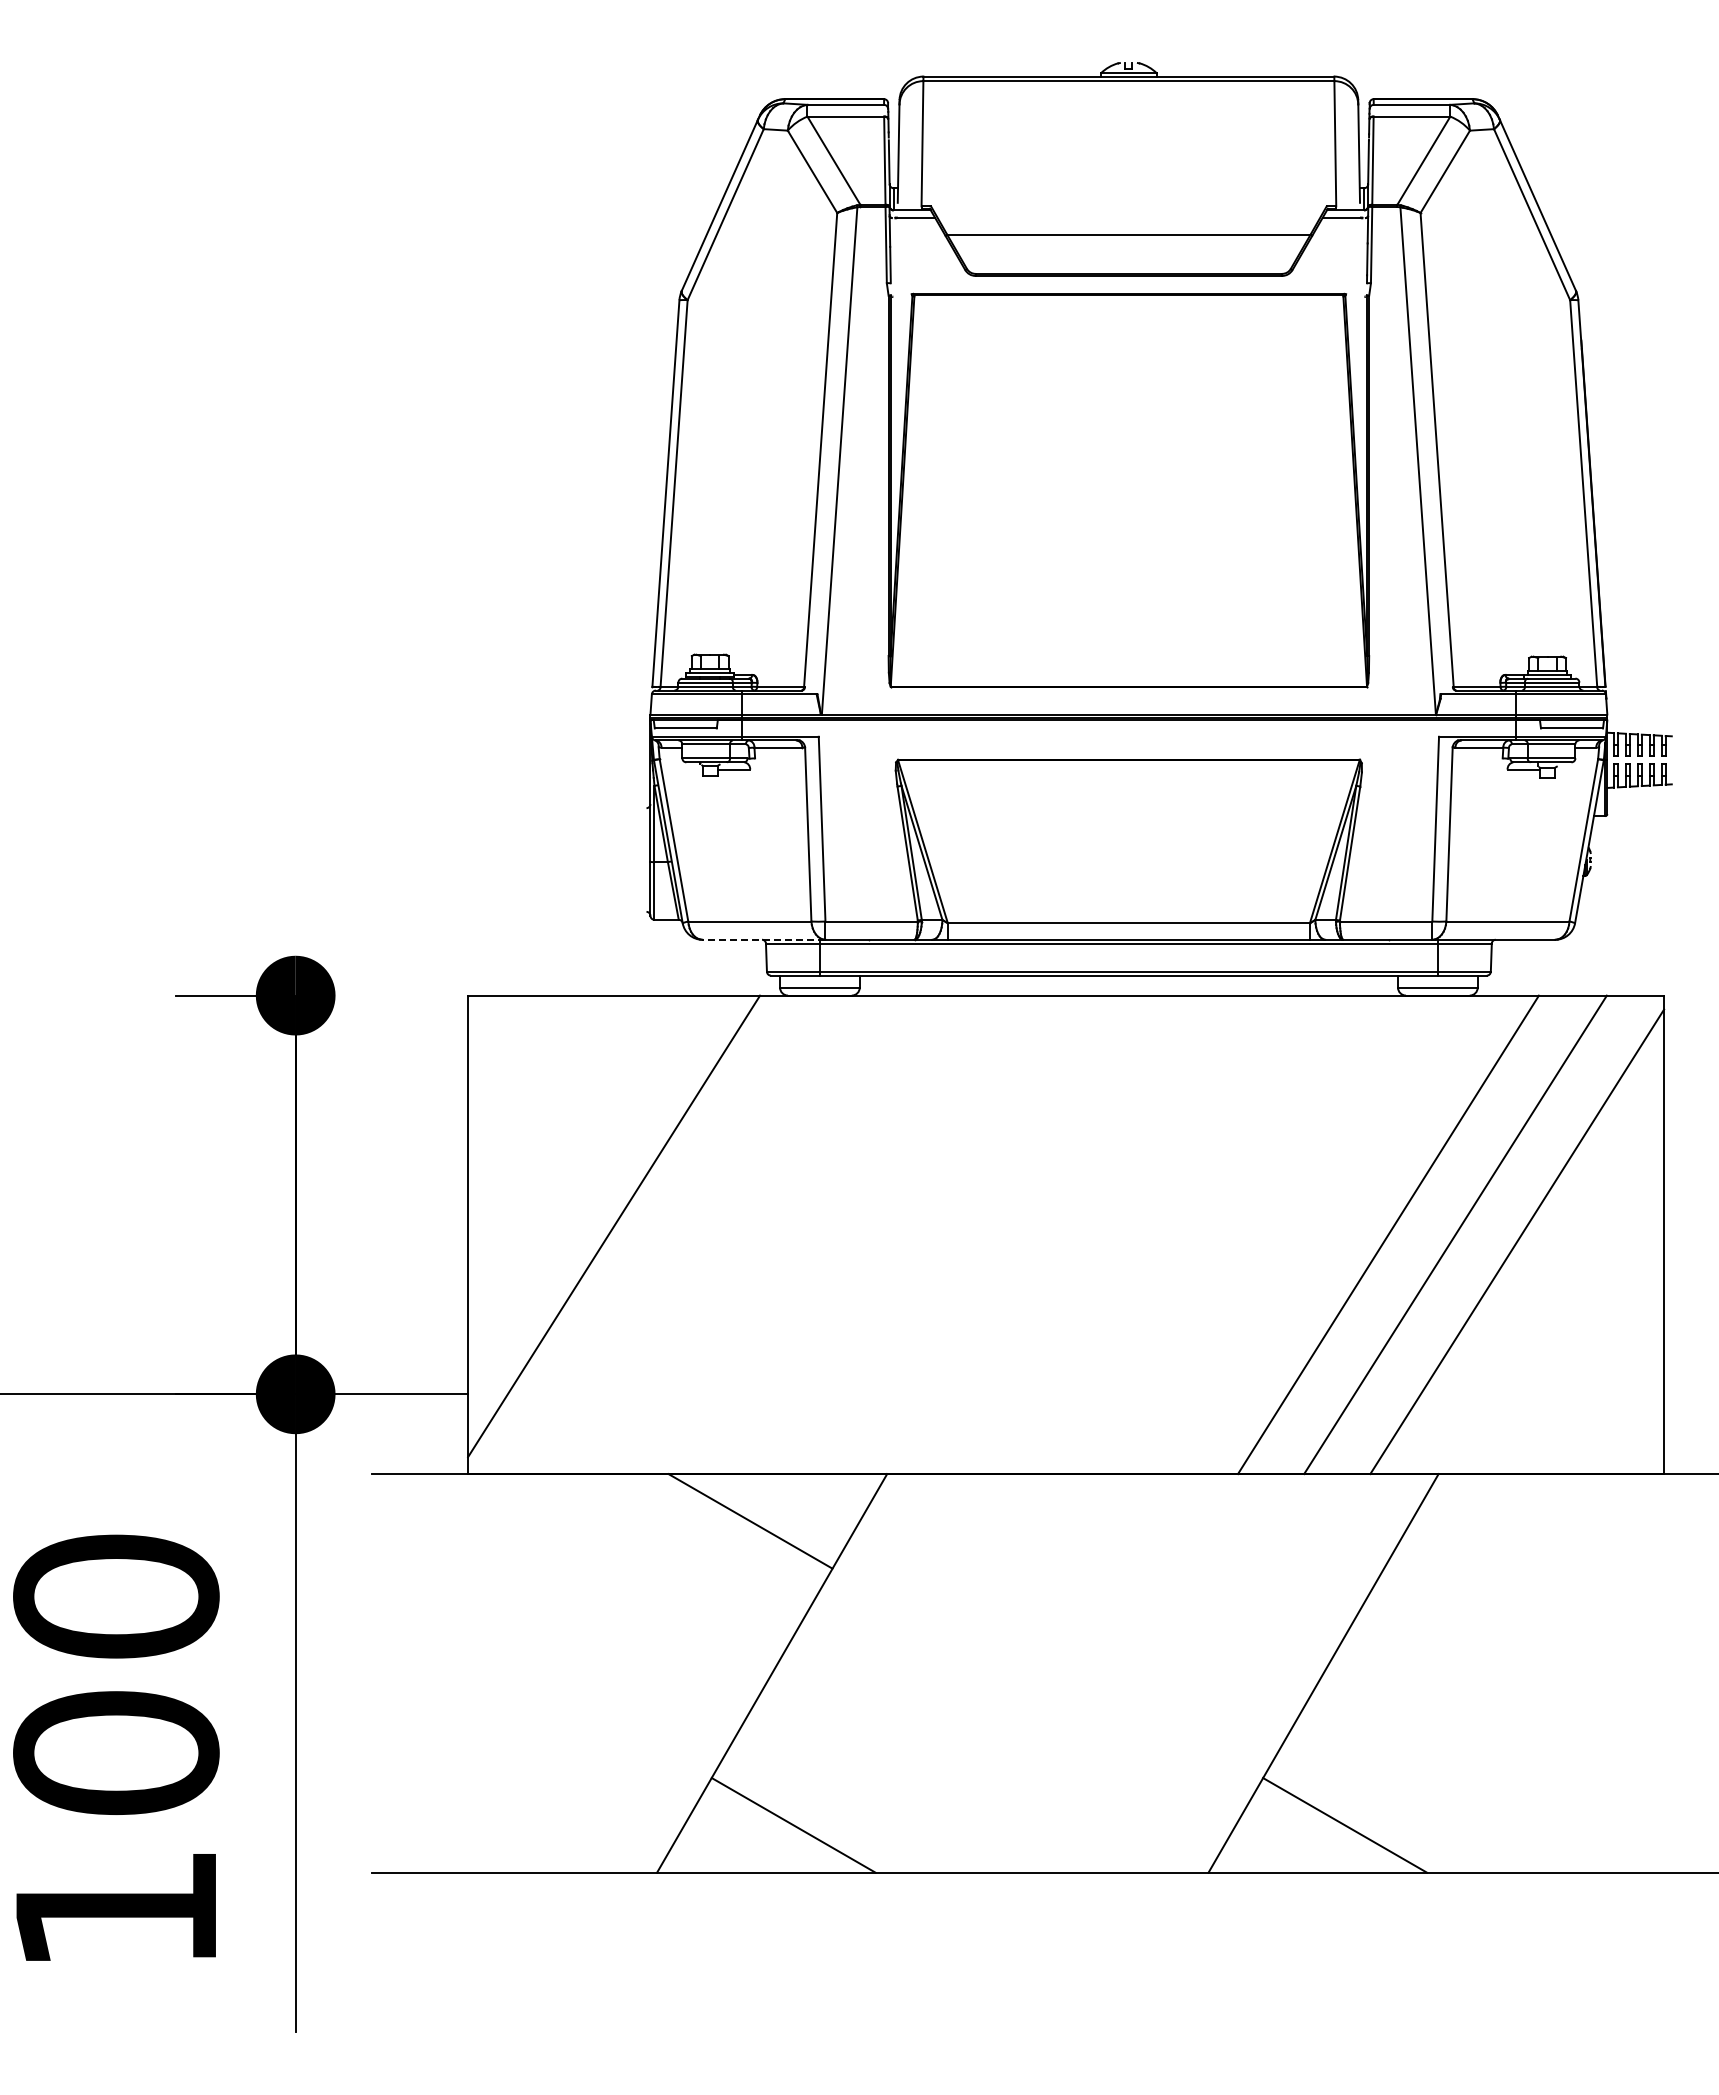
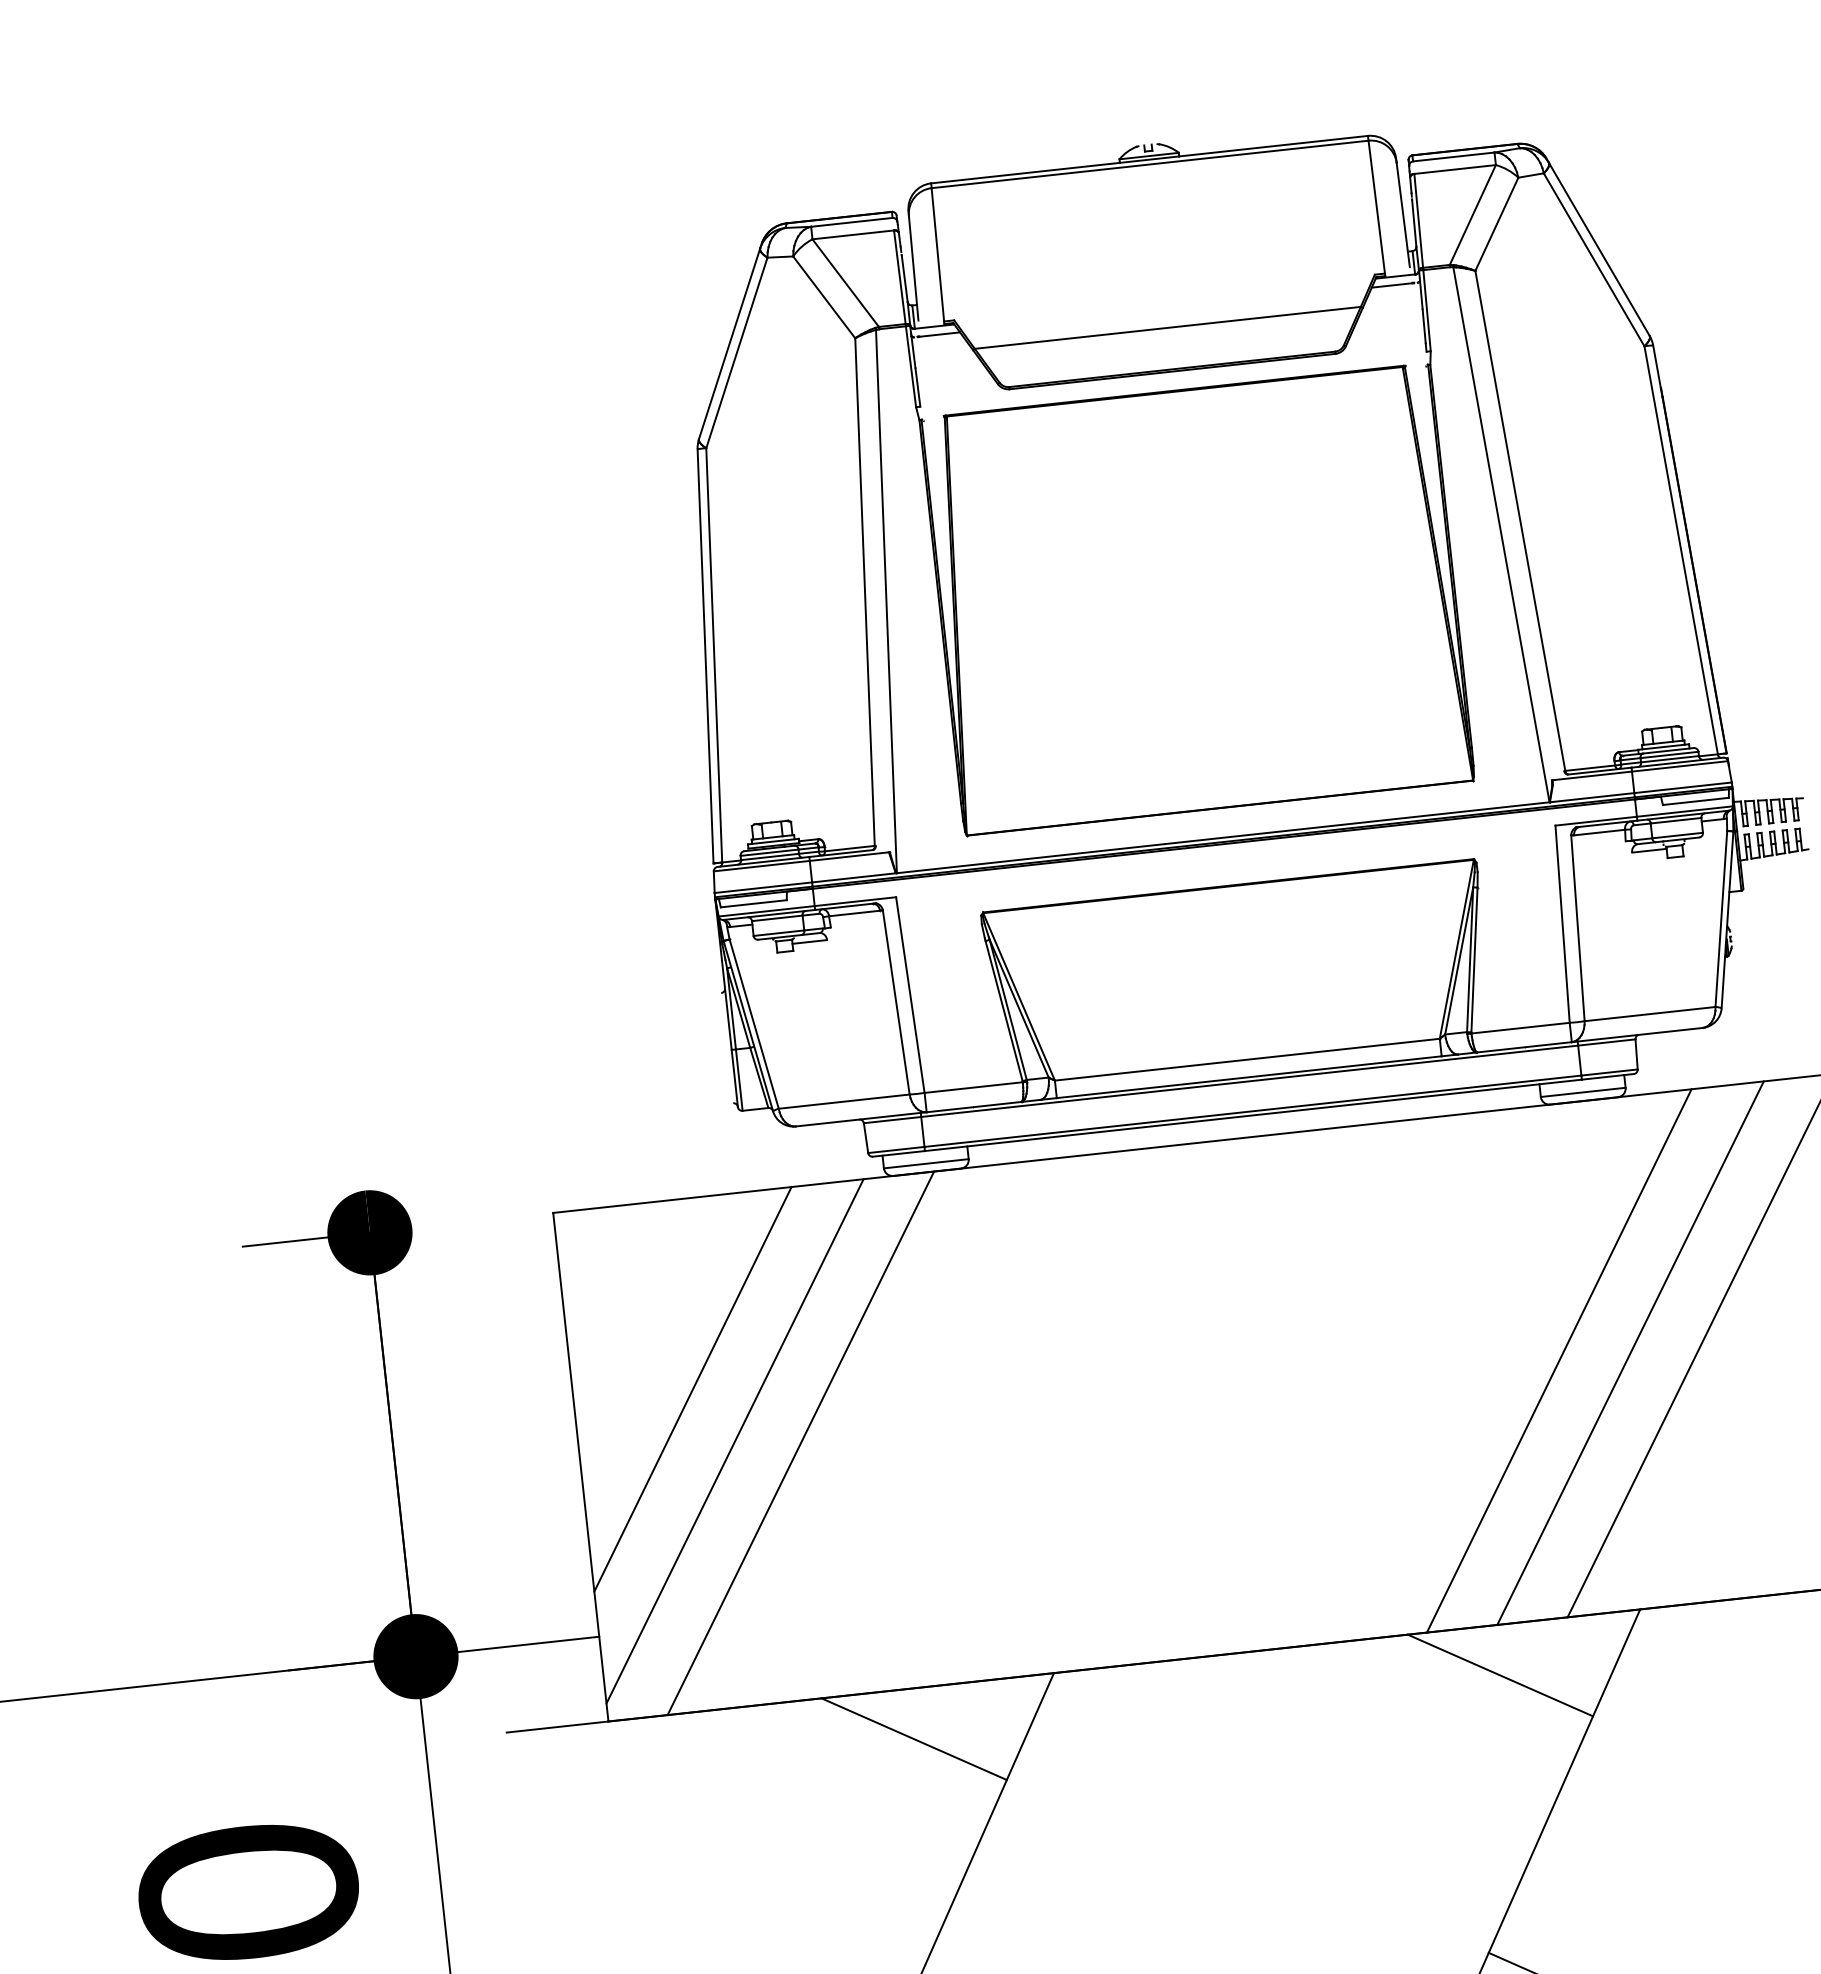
line: (763, 939) -> (860, 1119), dashed -> solid
line: (580, 1173) -> (693, 1389), added
line: (674, 1234) -> (800, 1443), added
line: (1301, 1521) -> (1499, 1675), added

